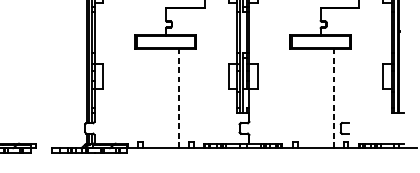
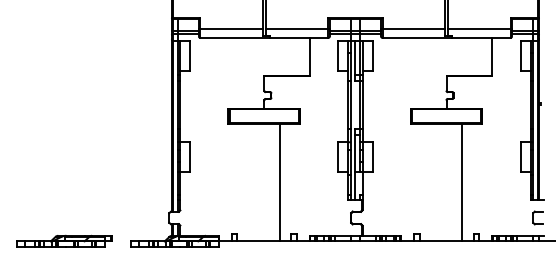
line: (179, 98) -> (280, 182), dashed -> solid
line: (334, 98) -> (462, 182), dashed -> solid
part: (344, 128) -> (537, 217), moved

